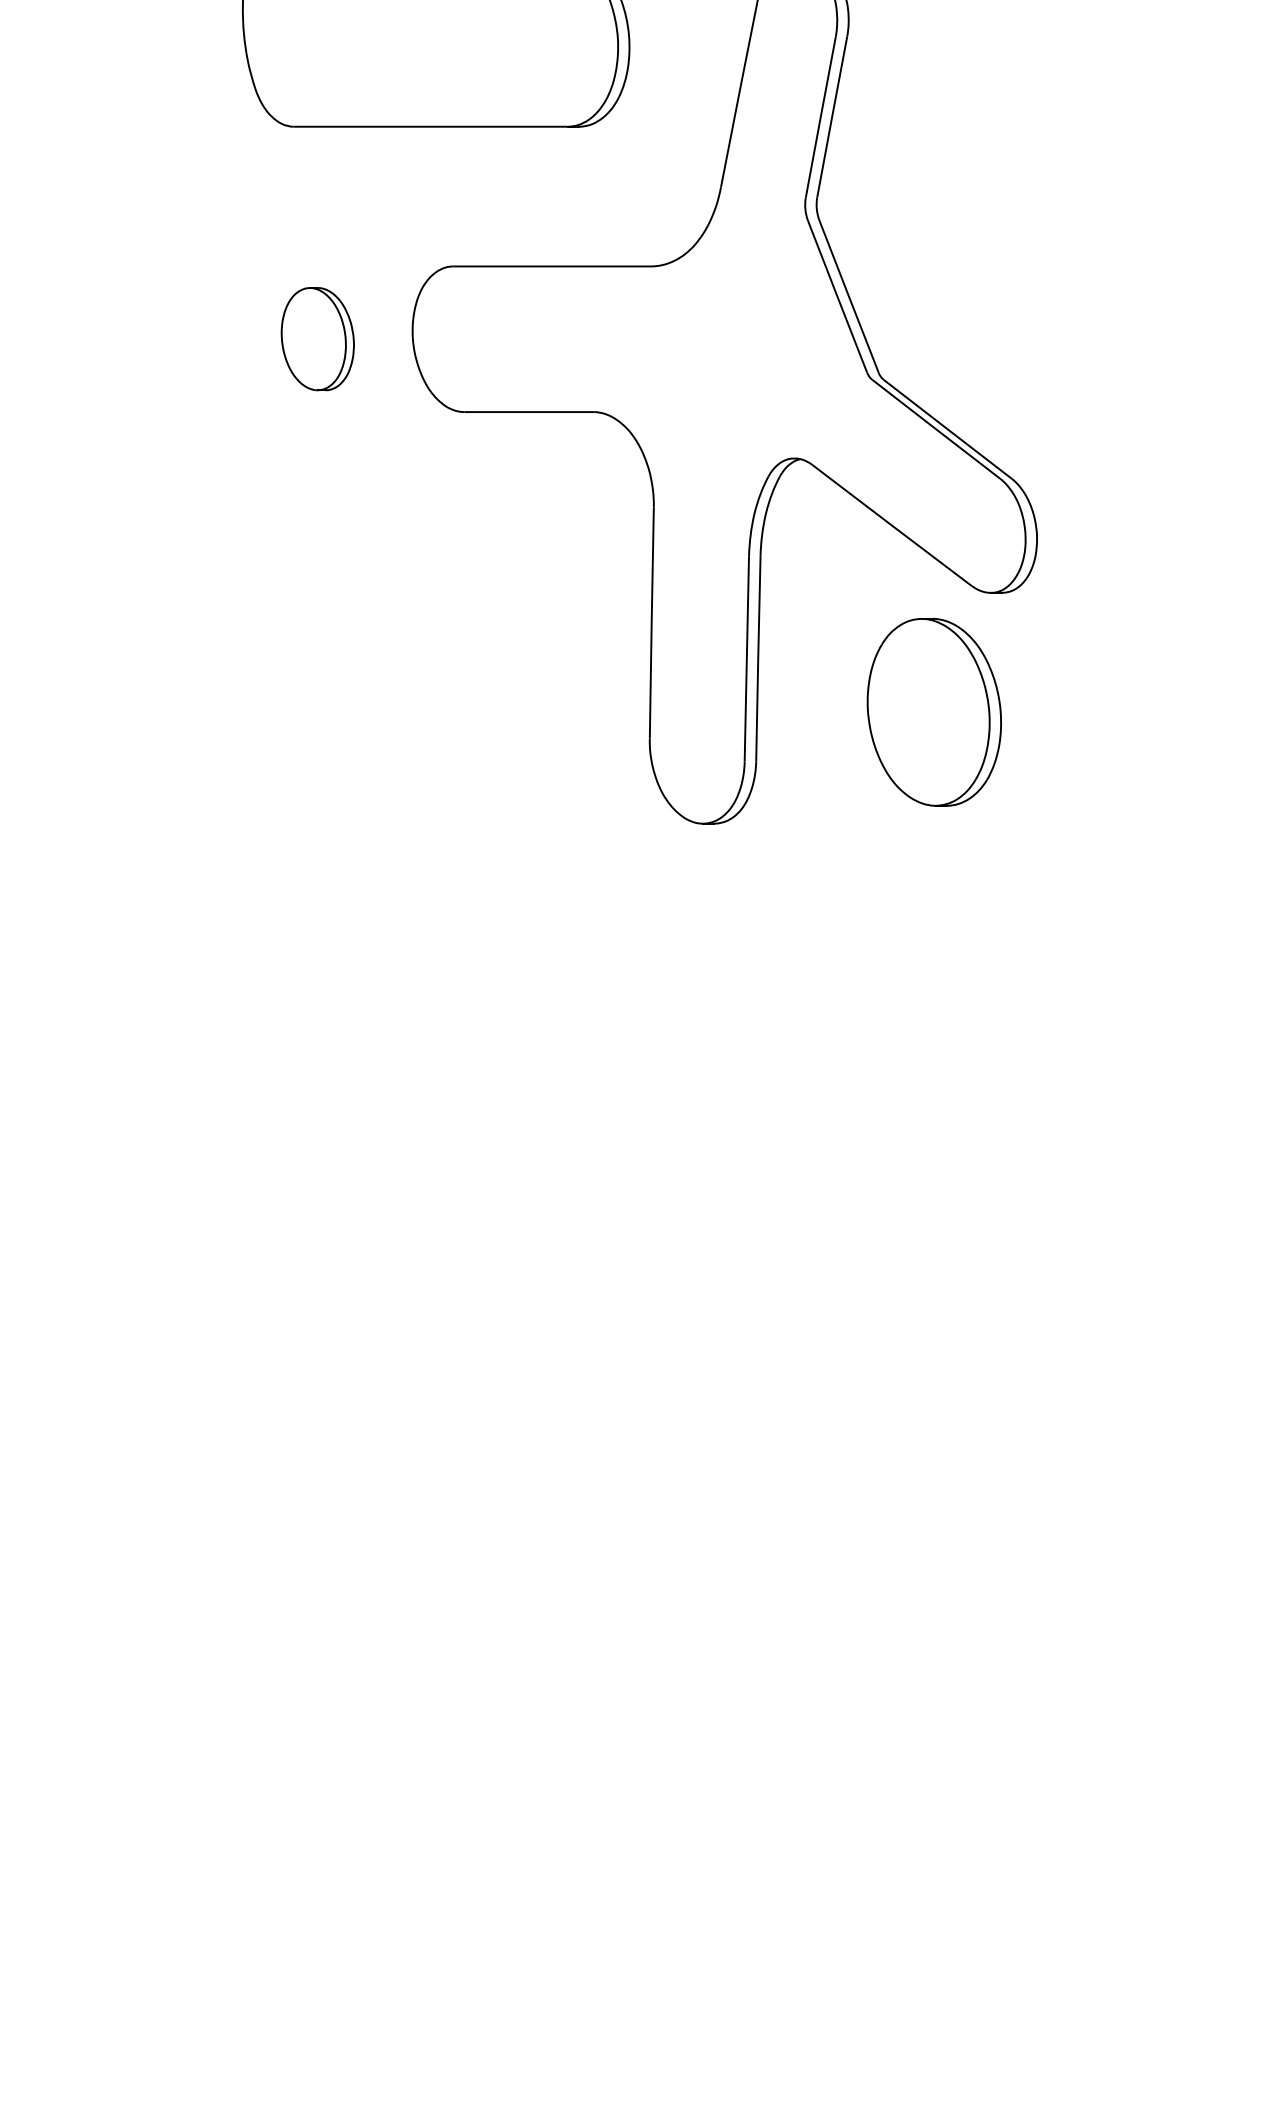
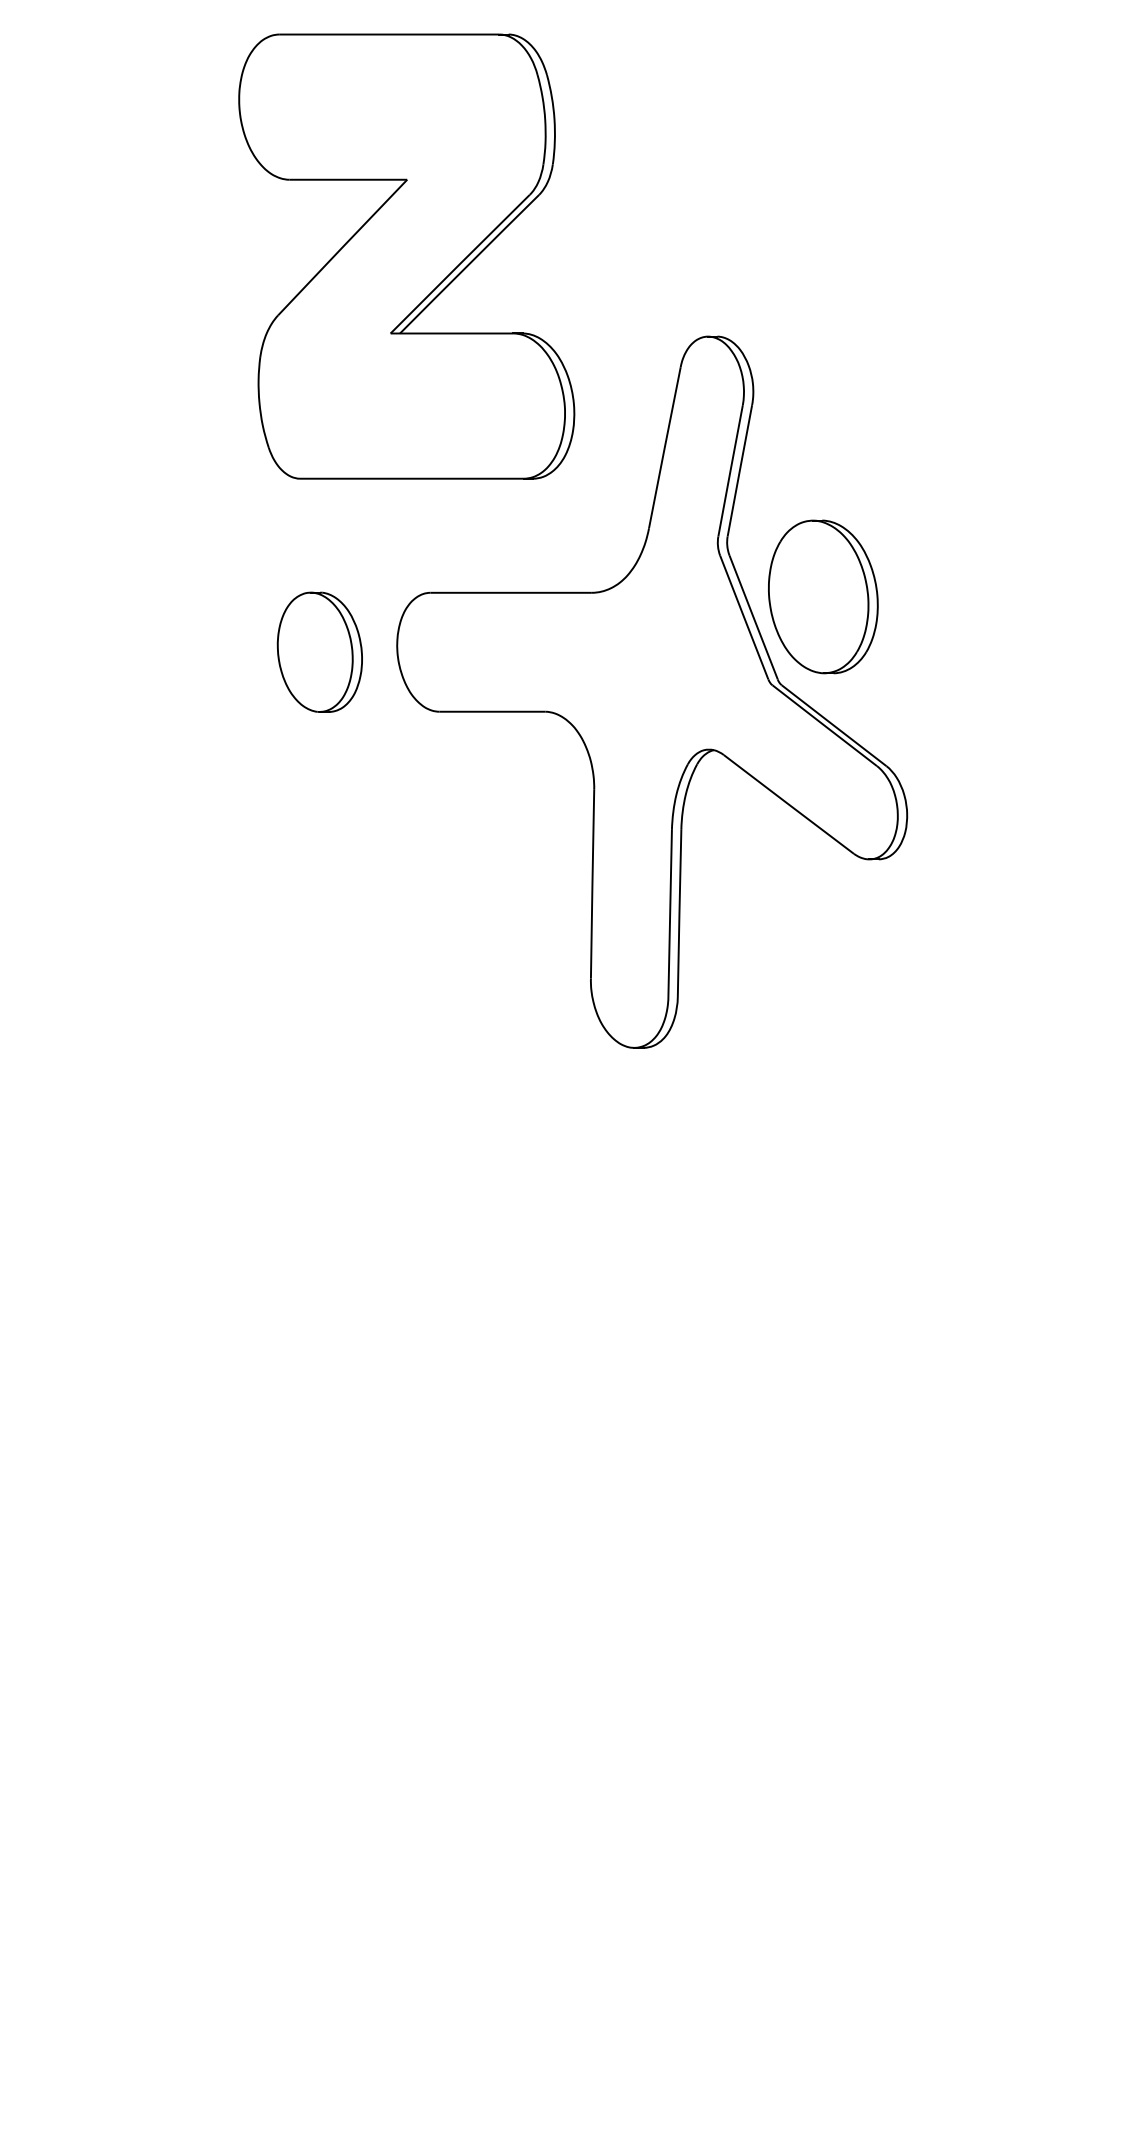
part: (317, 338) -> (319, 651), size x1.43
part: (934, 711) -> (823, 596), moved

